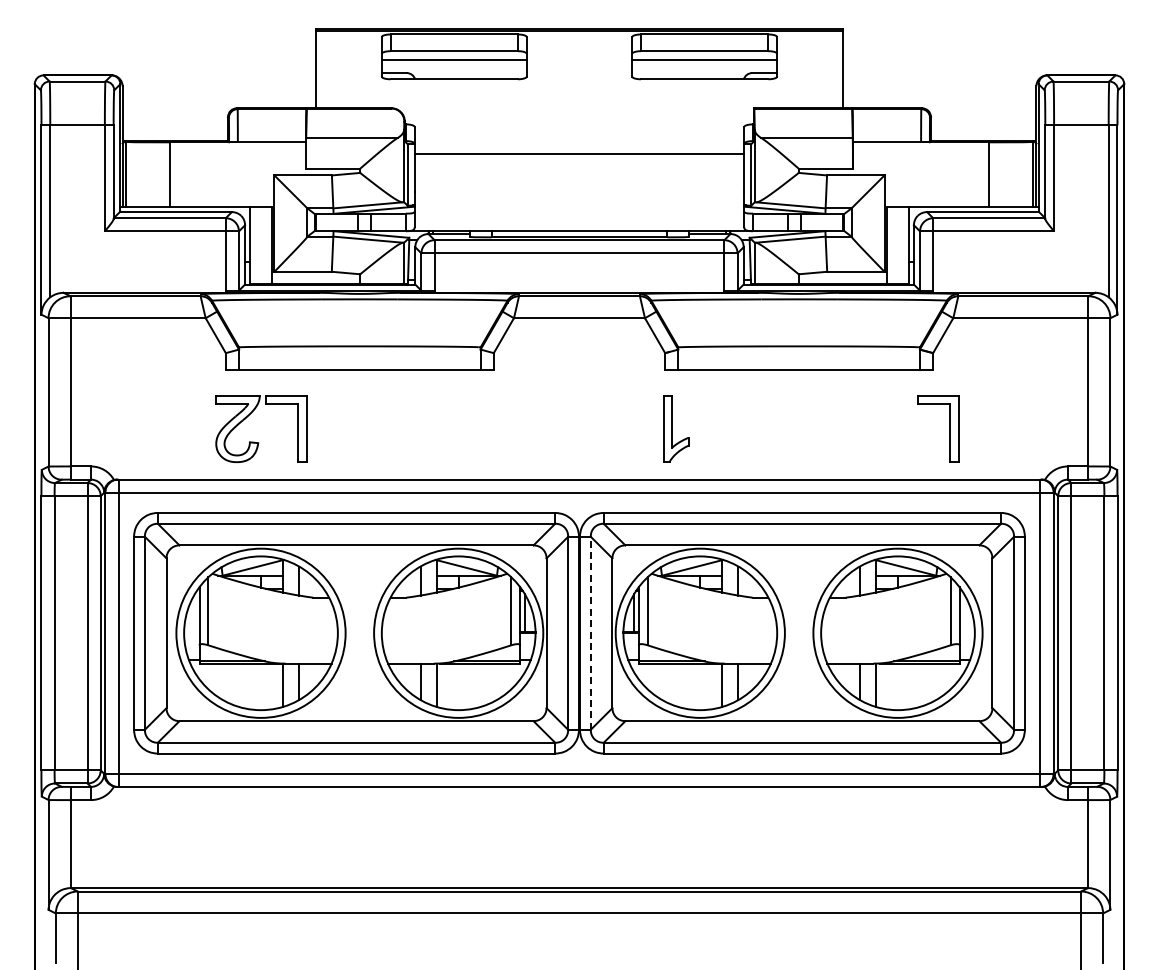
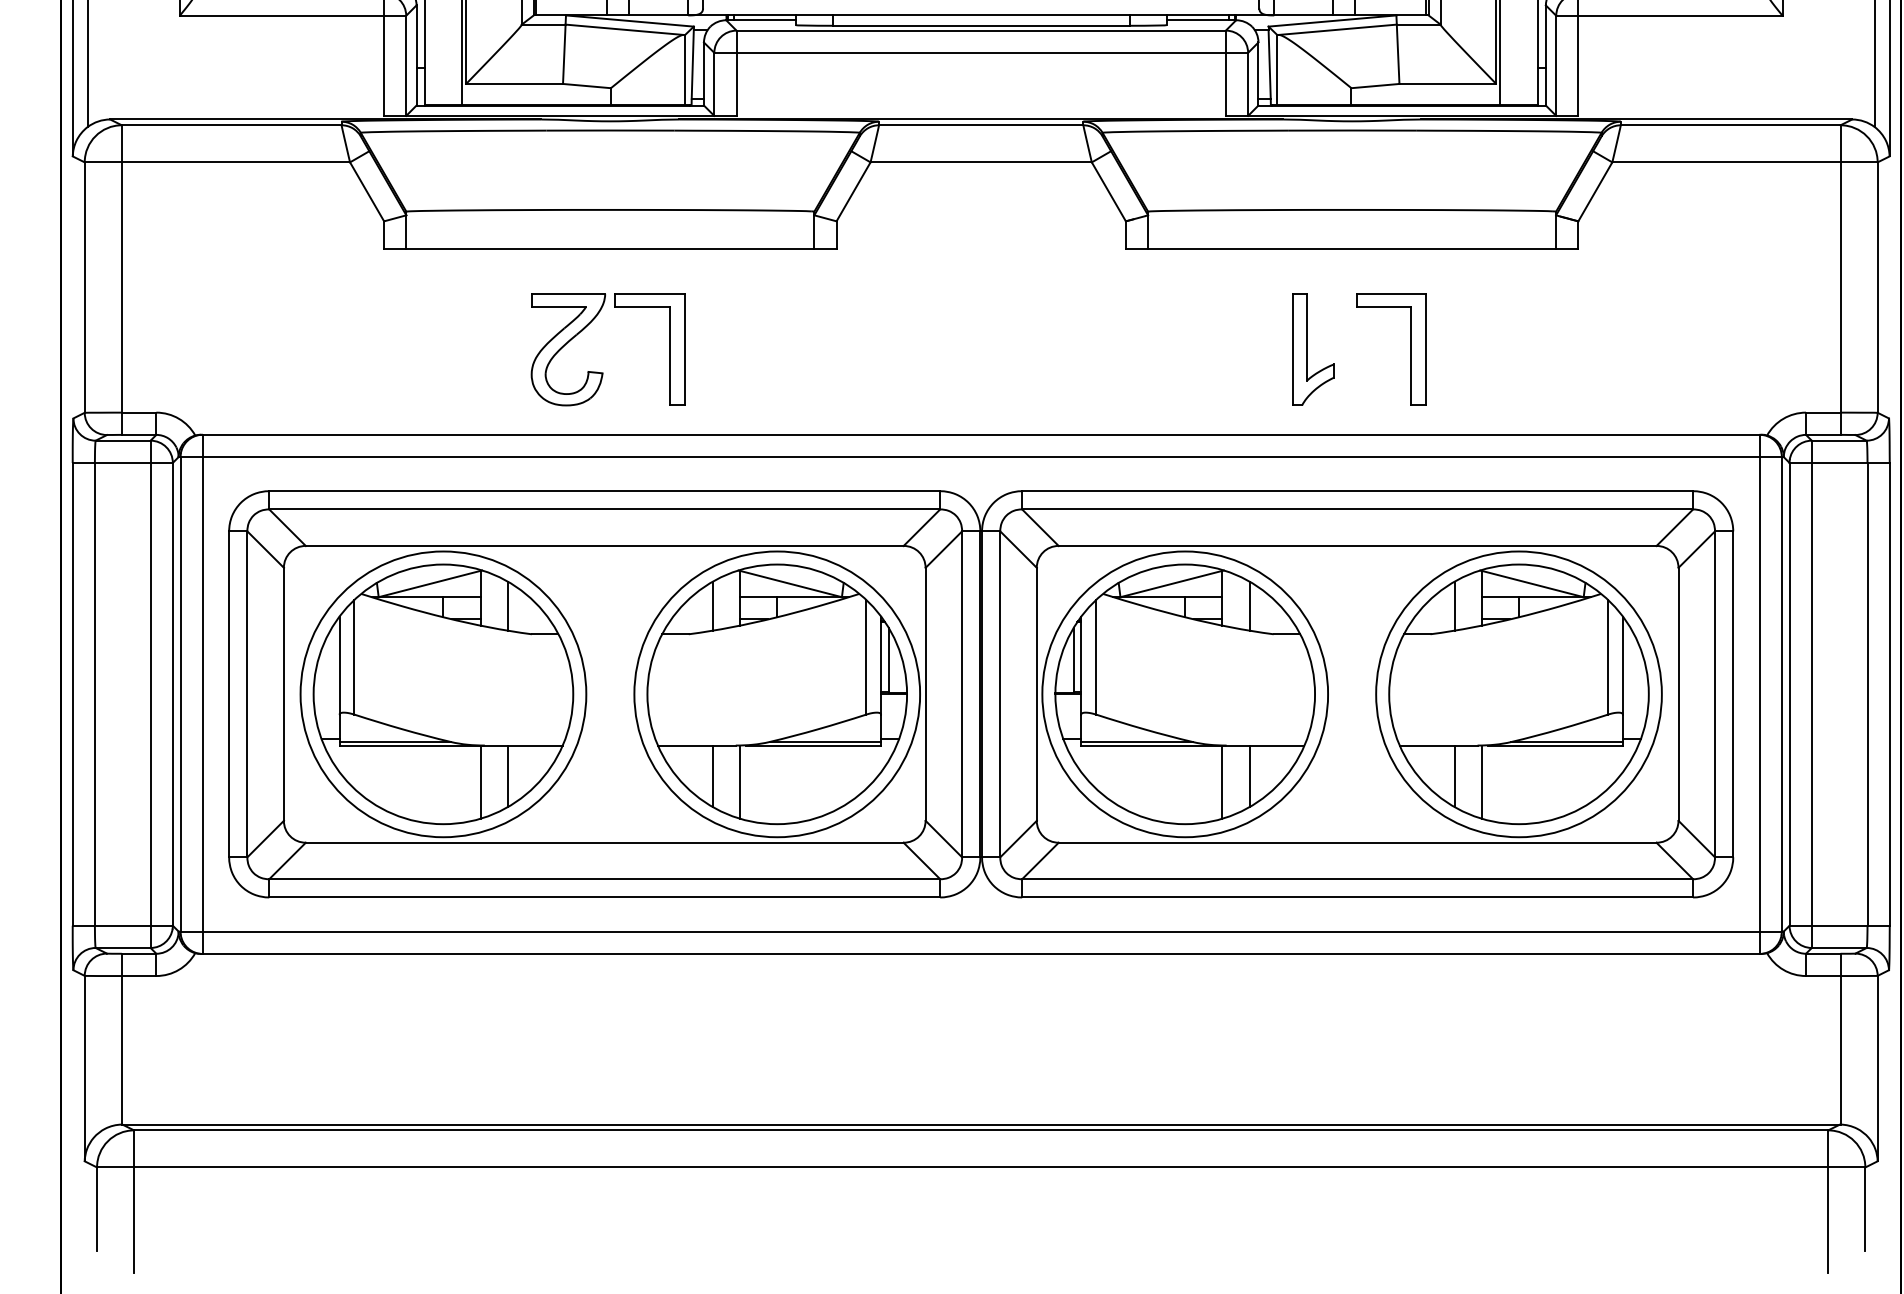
part: (676, 428) -> (1313, 348), moved
part: (949, 428) -> (1410, 348), moved
part: (259, 442) -> (604, 372), moved
line: (590, 633) -> (999, 694), dashed -> solid

